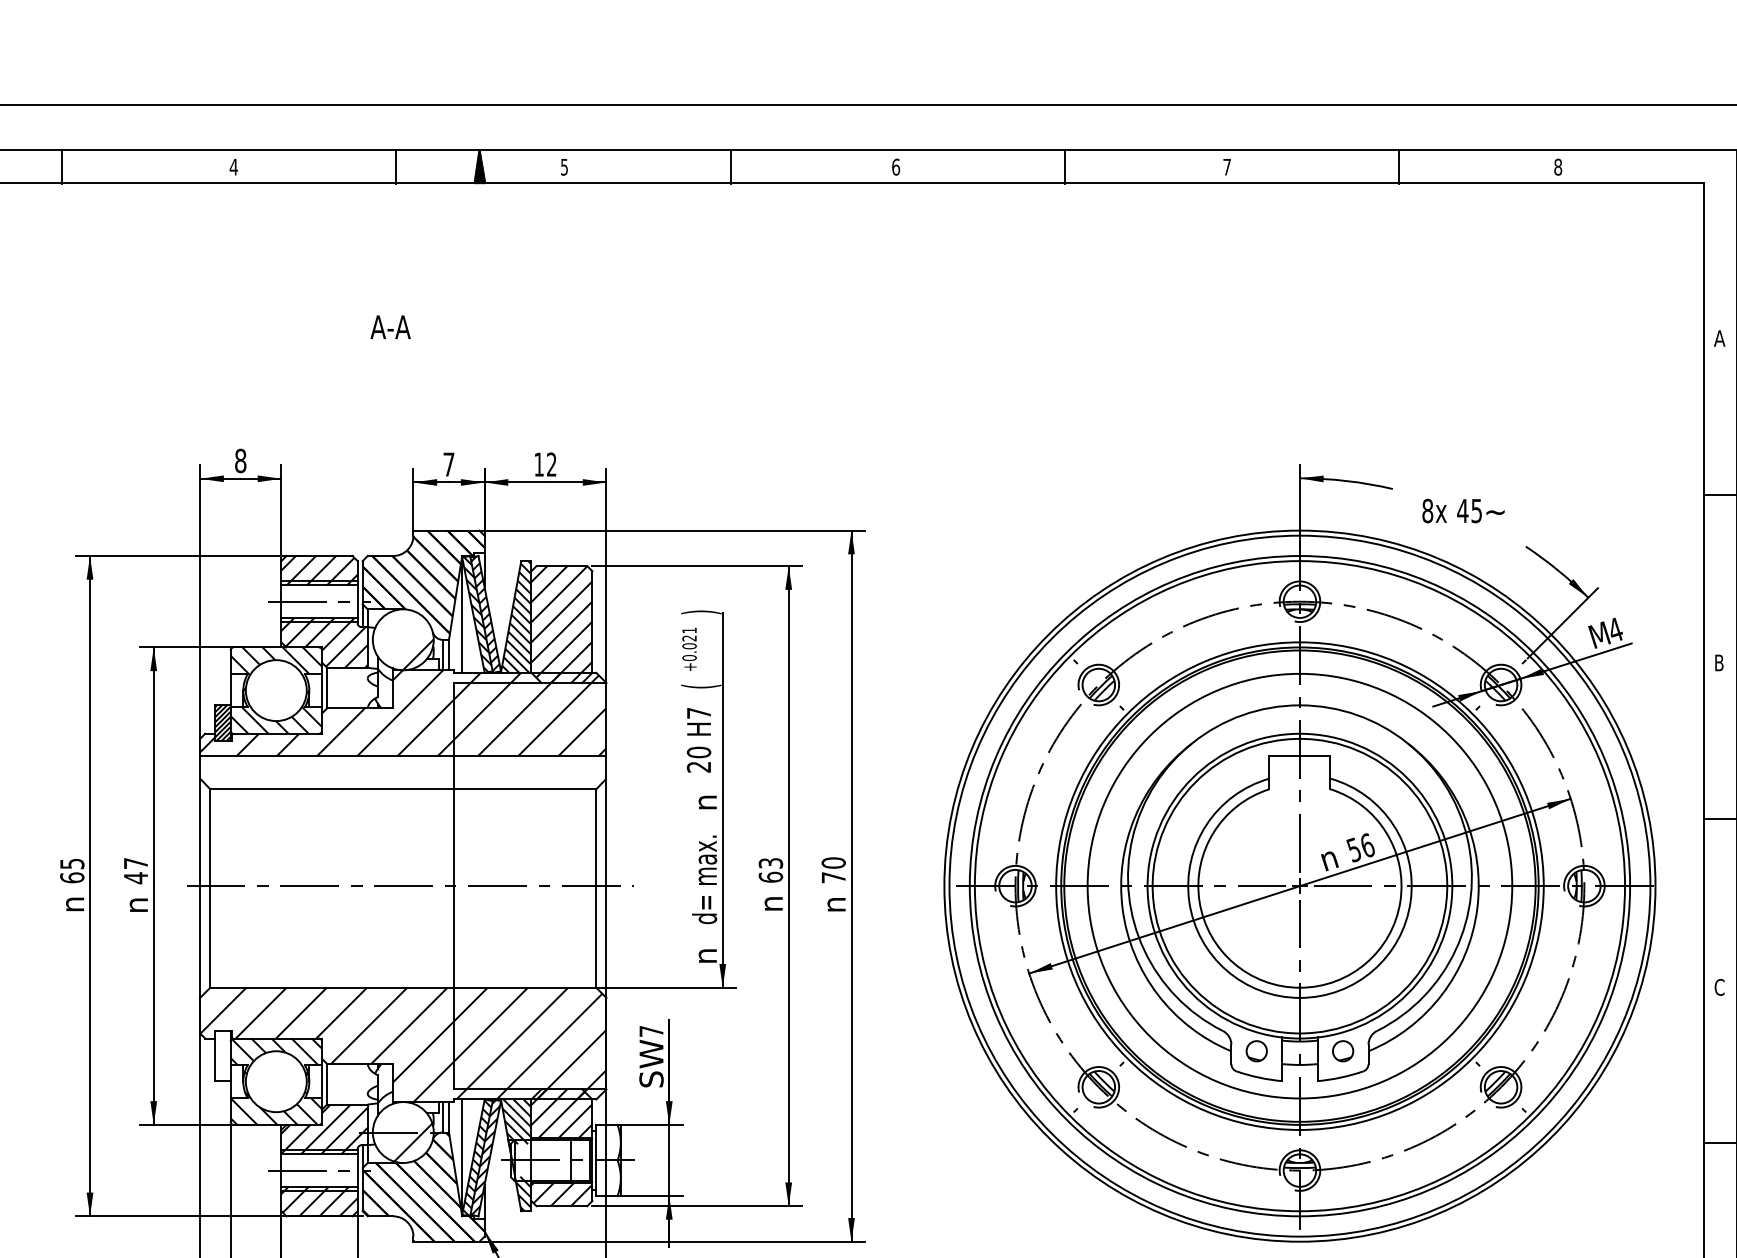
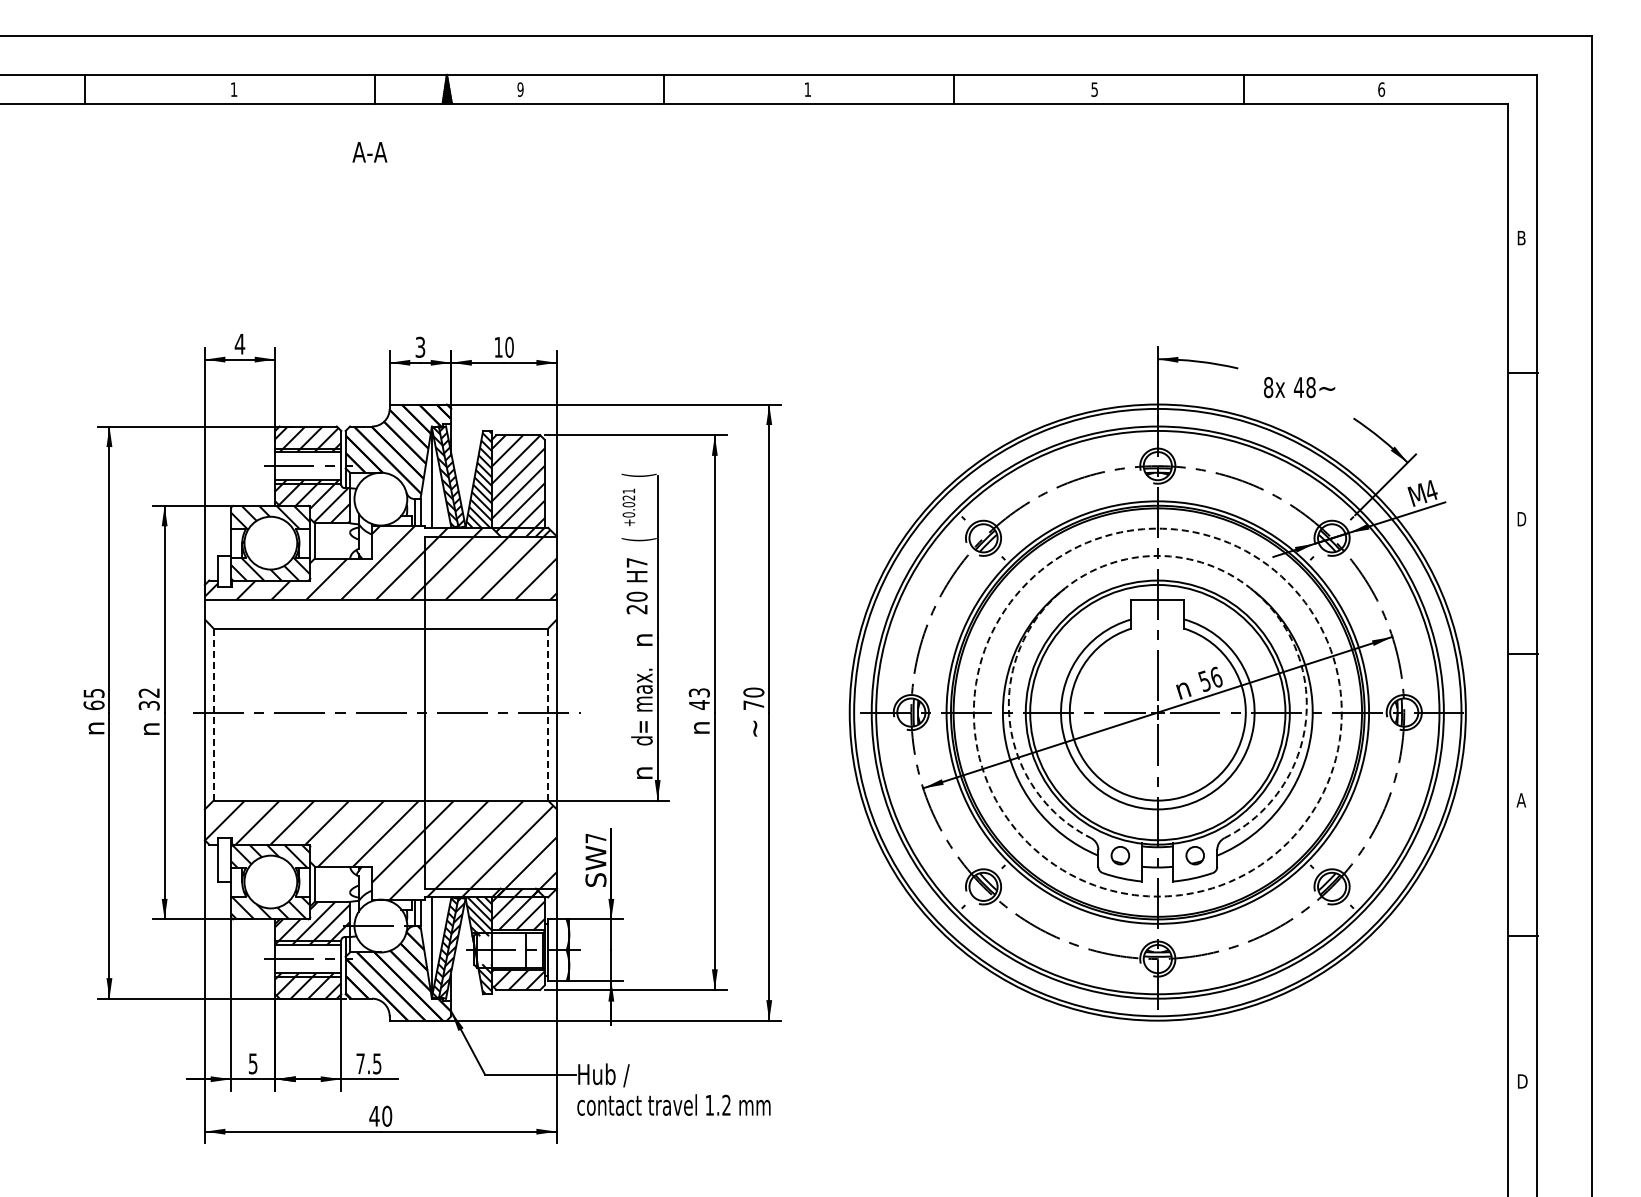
text: (233, 167) -> (233, 89), 4 -> 1
text: (564, 167) -> (520, 89), 5 -> 9
text: (895, 167) -> (807, 89), 6 -> 1
text: (1226, 167) -> (1094, 89), 7 -> 5
text: (1558, 167) -> (1381, 89), 8 -> 6
text: (390, 327) -> (369, 152), moved
text: (1719, 338) -> (1521, 238), A -> B
text: (240, 460) -> (239, 343), 8 -> 4
text: (449, 463) -> (420, 346), 7 -> 3
text: (551, 463) -> (509, 346), 12 -> 10
text: (1476, 510) -> (1310, 387), 45 -> 48
text: (700, 611) -> (638, 474), ) -> (
hatch: (417, 654) -> (393, 511), removed
text: (1720, 663) -> (1522, 519), B -> D
arc: (1299, 704) -> (1157, 555), solid -> dashed
hatch: (222, 722) -> (224, 570), removed
text: (135, 871) -> (148, 699), 47 -> 32
text: (769, 876) -> (698, 704), 63 -> 43
circle: (1299, 886) -> (1157, 712), solid -> dashed
line: (210, 888) -> (213, 714), solid -> dashed
line: (596, 888) -> (548, 714), solid -> dashed
text: (836, 904) -> (756, 728), n -> ~
text: (1719, 987) -> (1521, 800), C -> A
hatch: (413, 1142) -> (389, 934), removed

